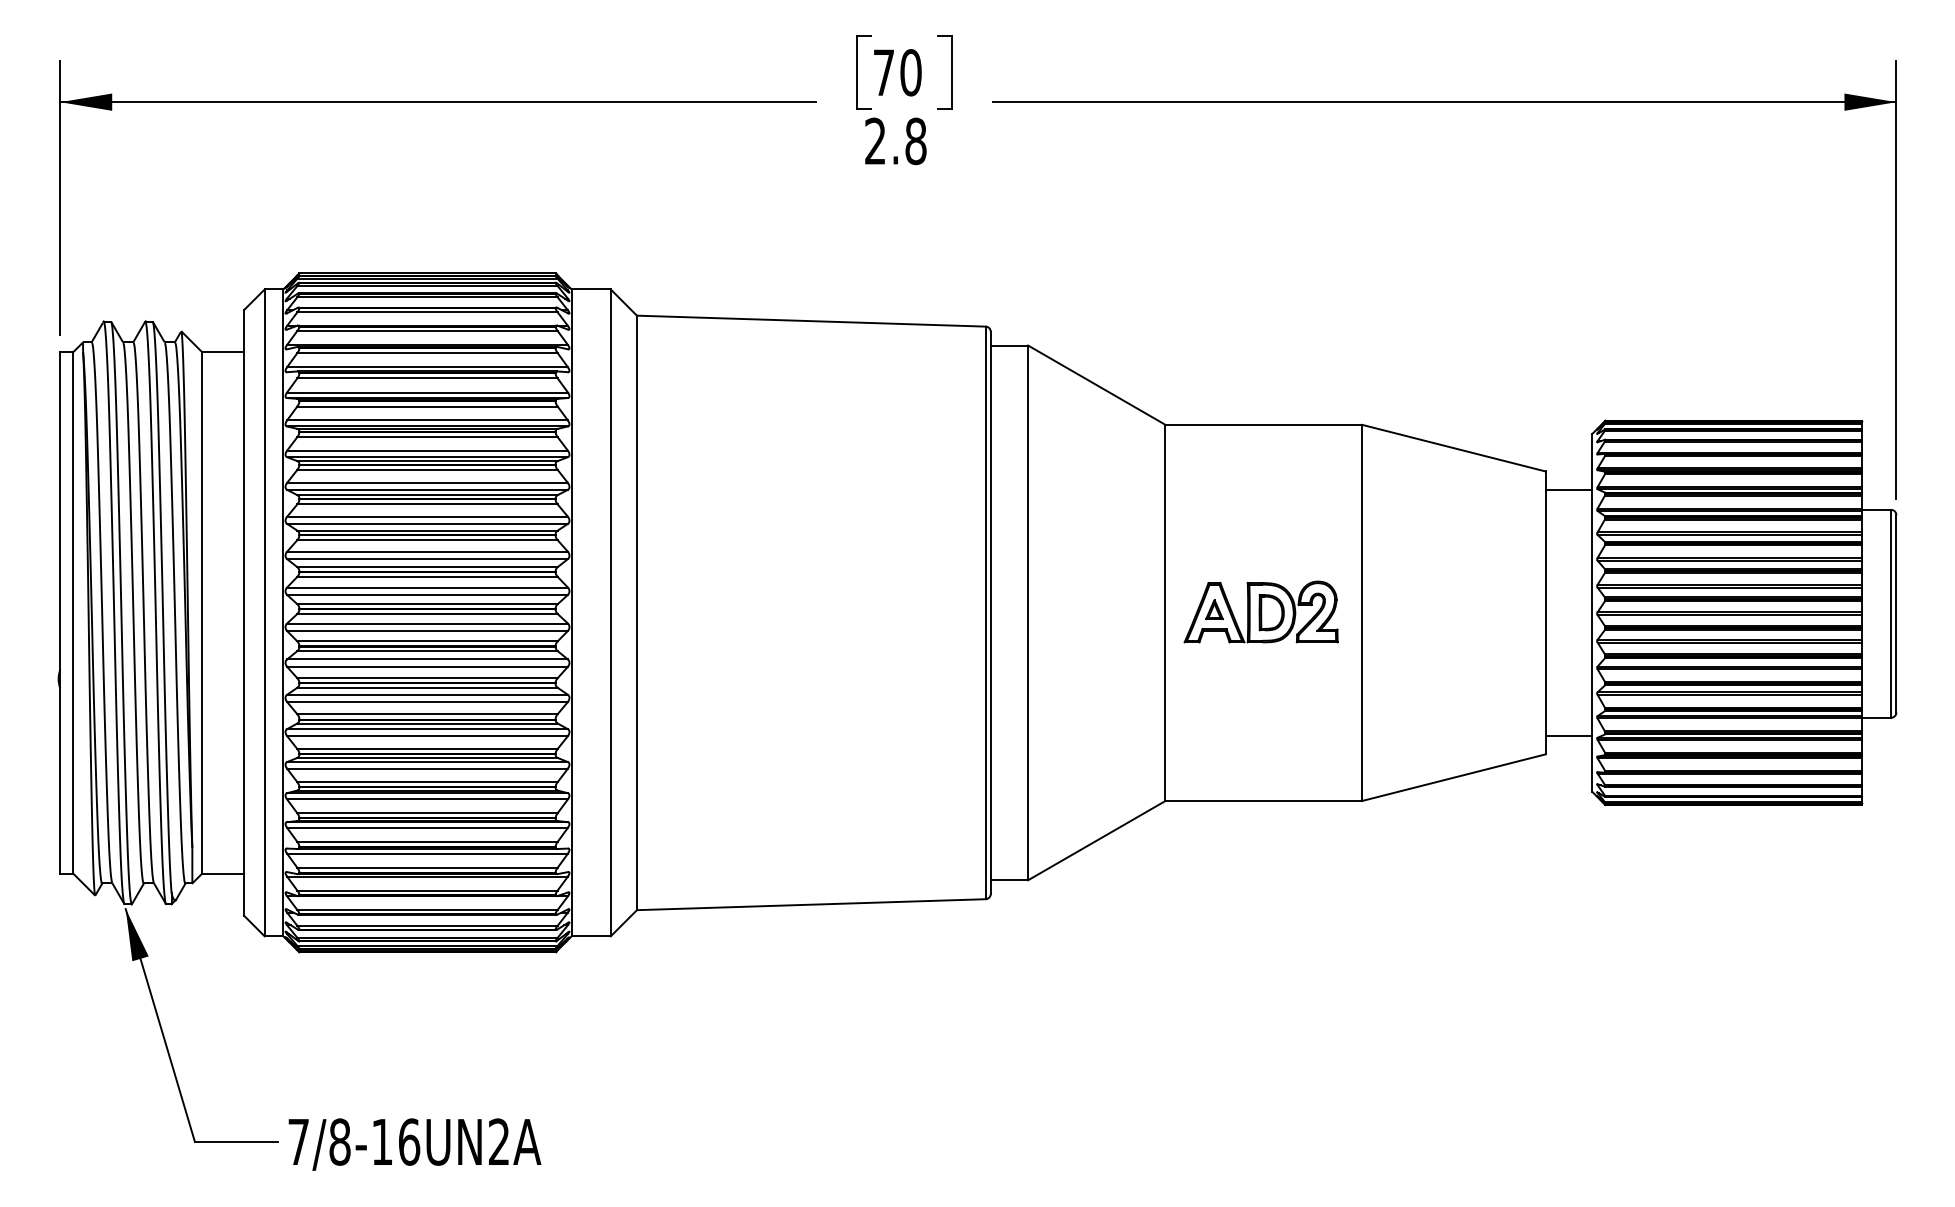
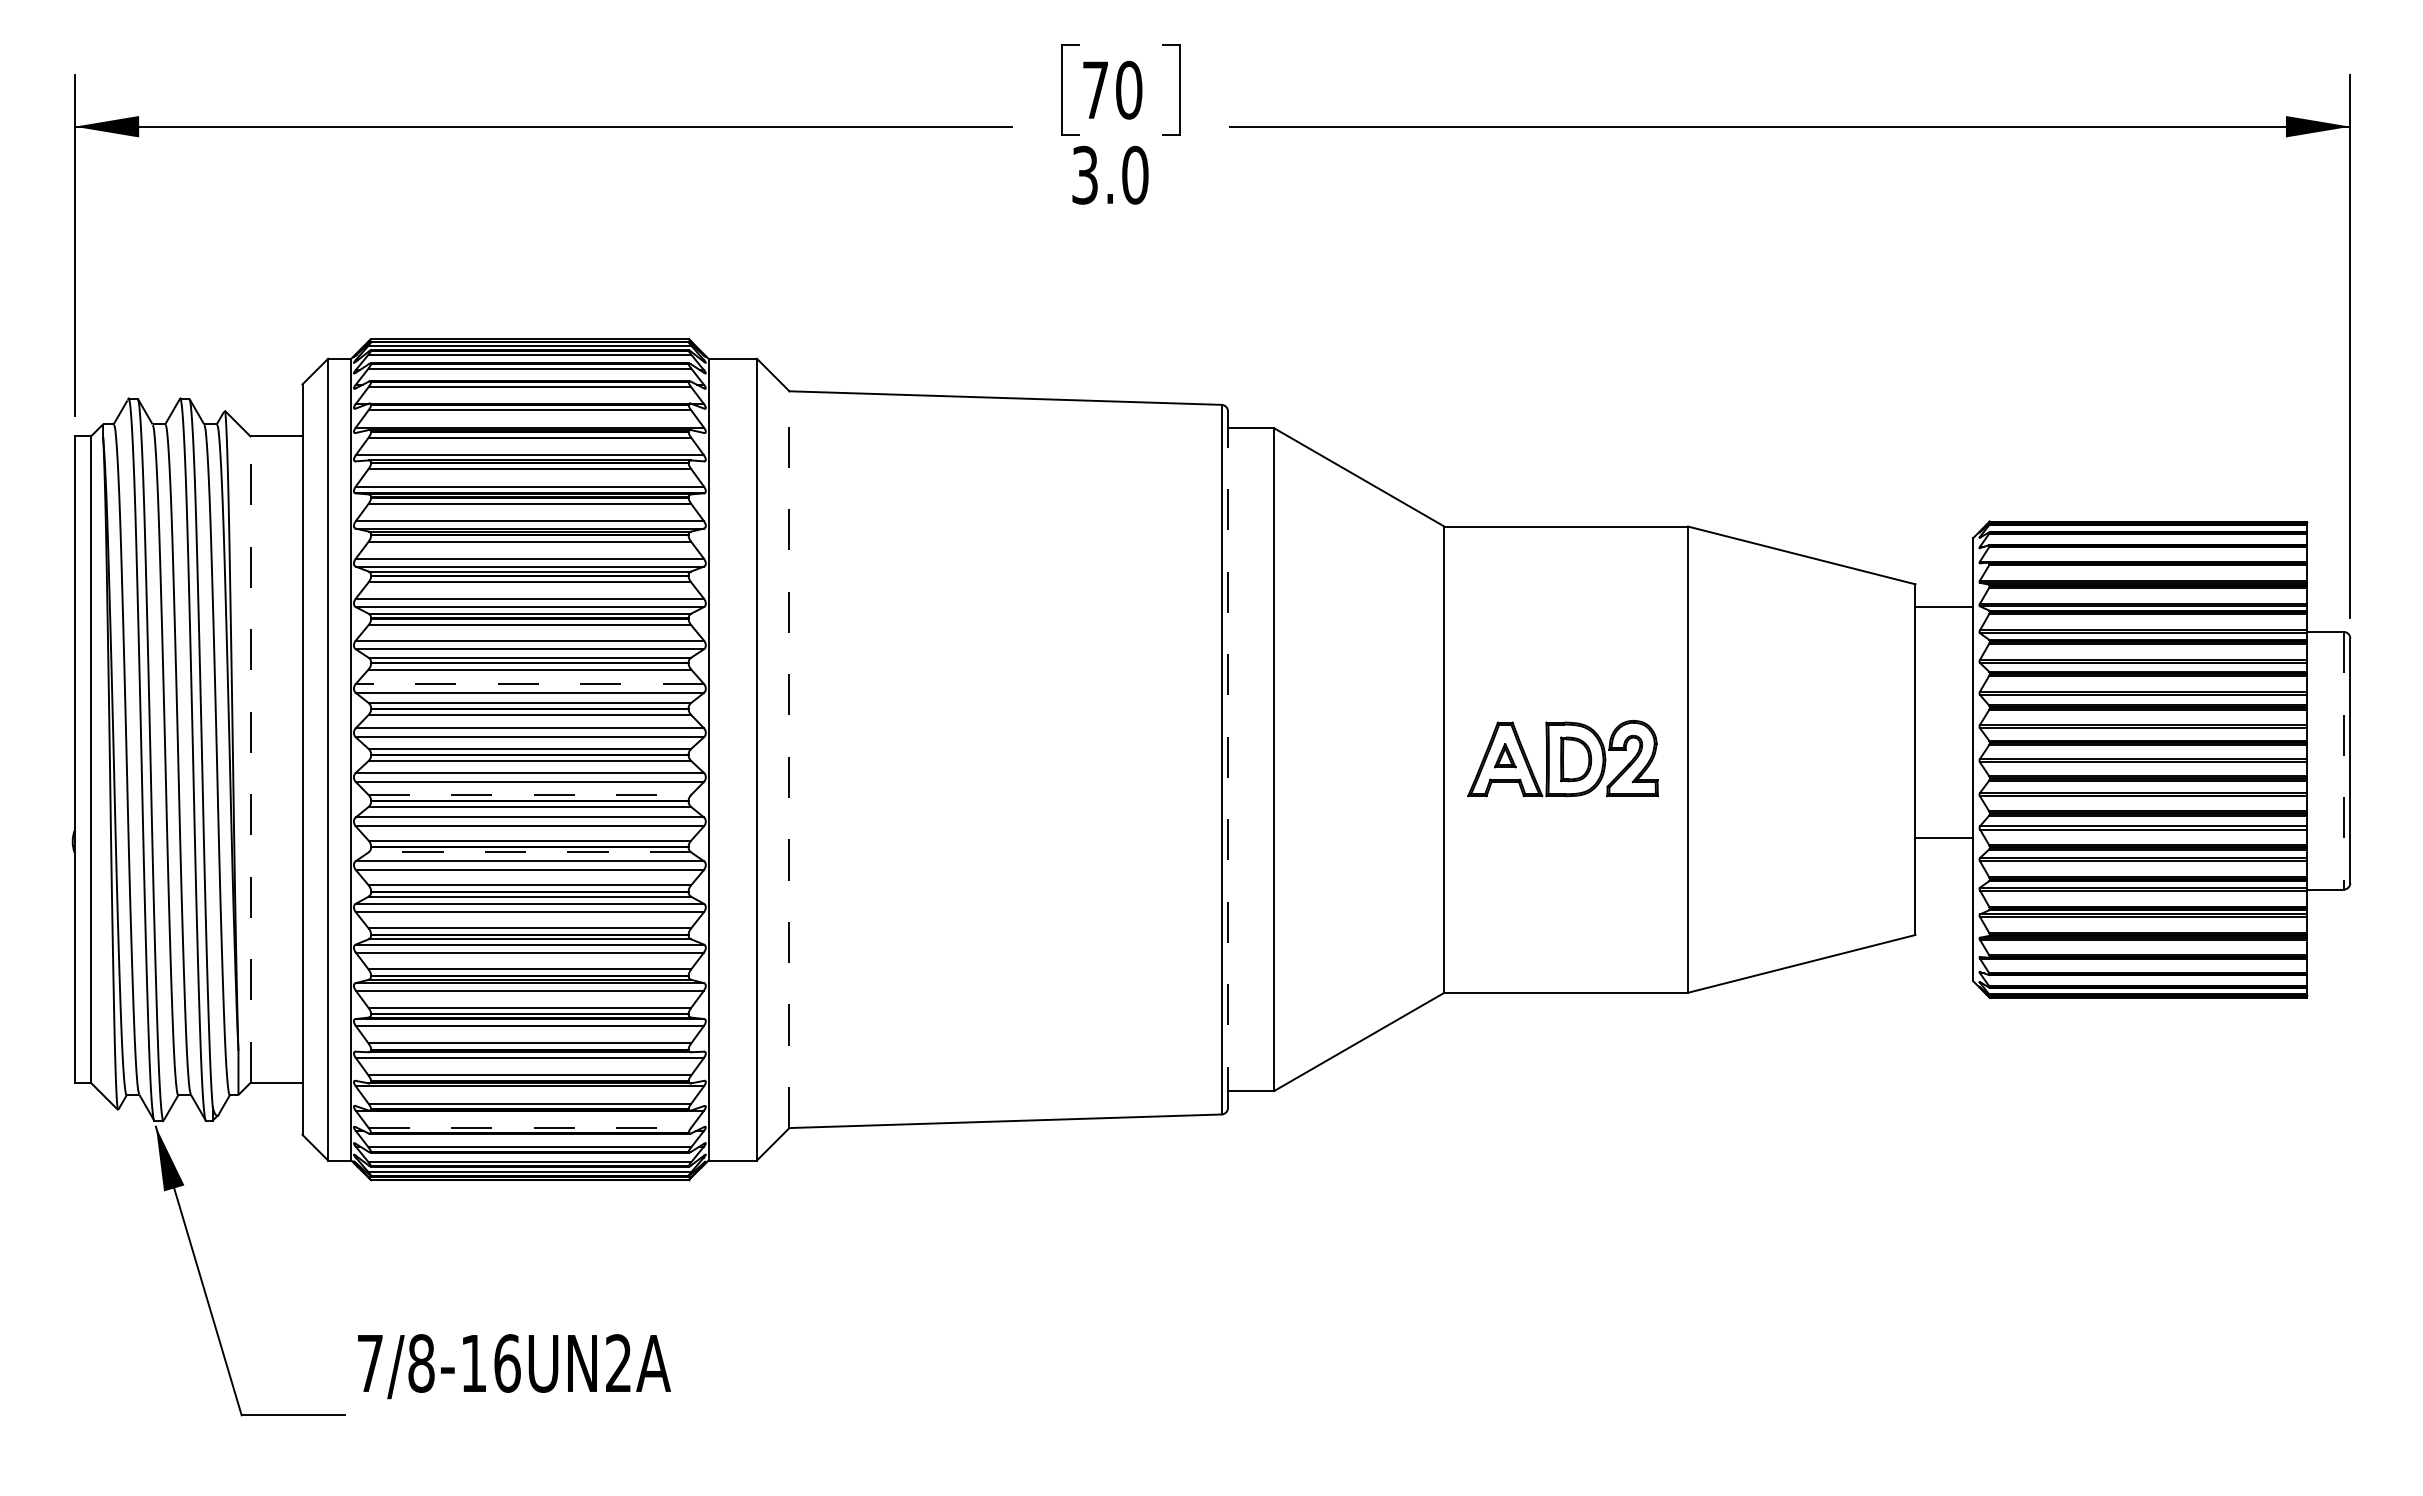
text: (896, 141) -> (1110, 175), 2.8 -> 3.0
line: (427, 551) -> (529, 683), solid -> dashed
line: (202, 612) -> (250, 759), solid -> dashed
line: (636, 612) -> (789, 759), solid -> dashed
line: (991, 612) -> (1228, 759), solid -> dashed
line: (1890, 613) -> (2343, 760), solid -> dashed
line: (428, 641) -> (530, 794), solid -> dashed
line: (427, 687) -> (529, 852), solid -> dashed
line: (1568, 736) -> (1944, 838), moved
line: (428, 909) -> (530, 1127), solid -> dashed
text: (415, 1144) -> (514, 1366), moved

